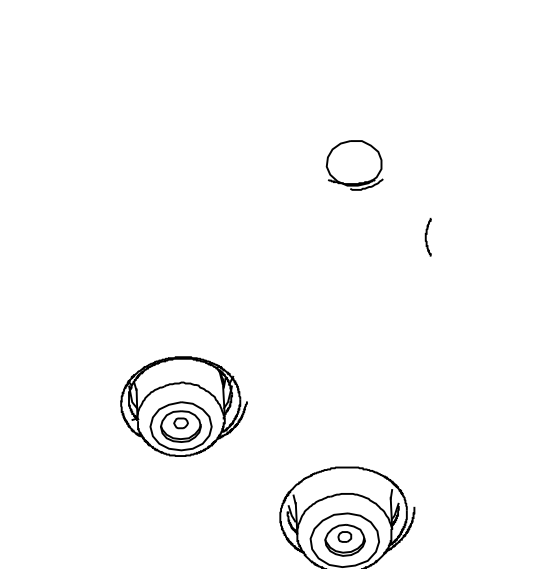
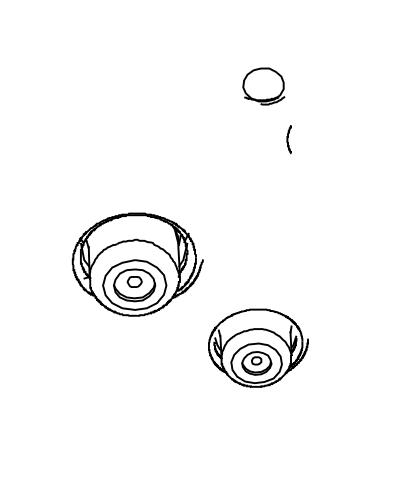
curve: (427, 237) -> (288, 139), moved
part: (183, 406) -> (137, 264), size x1.4

